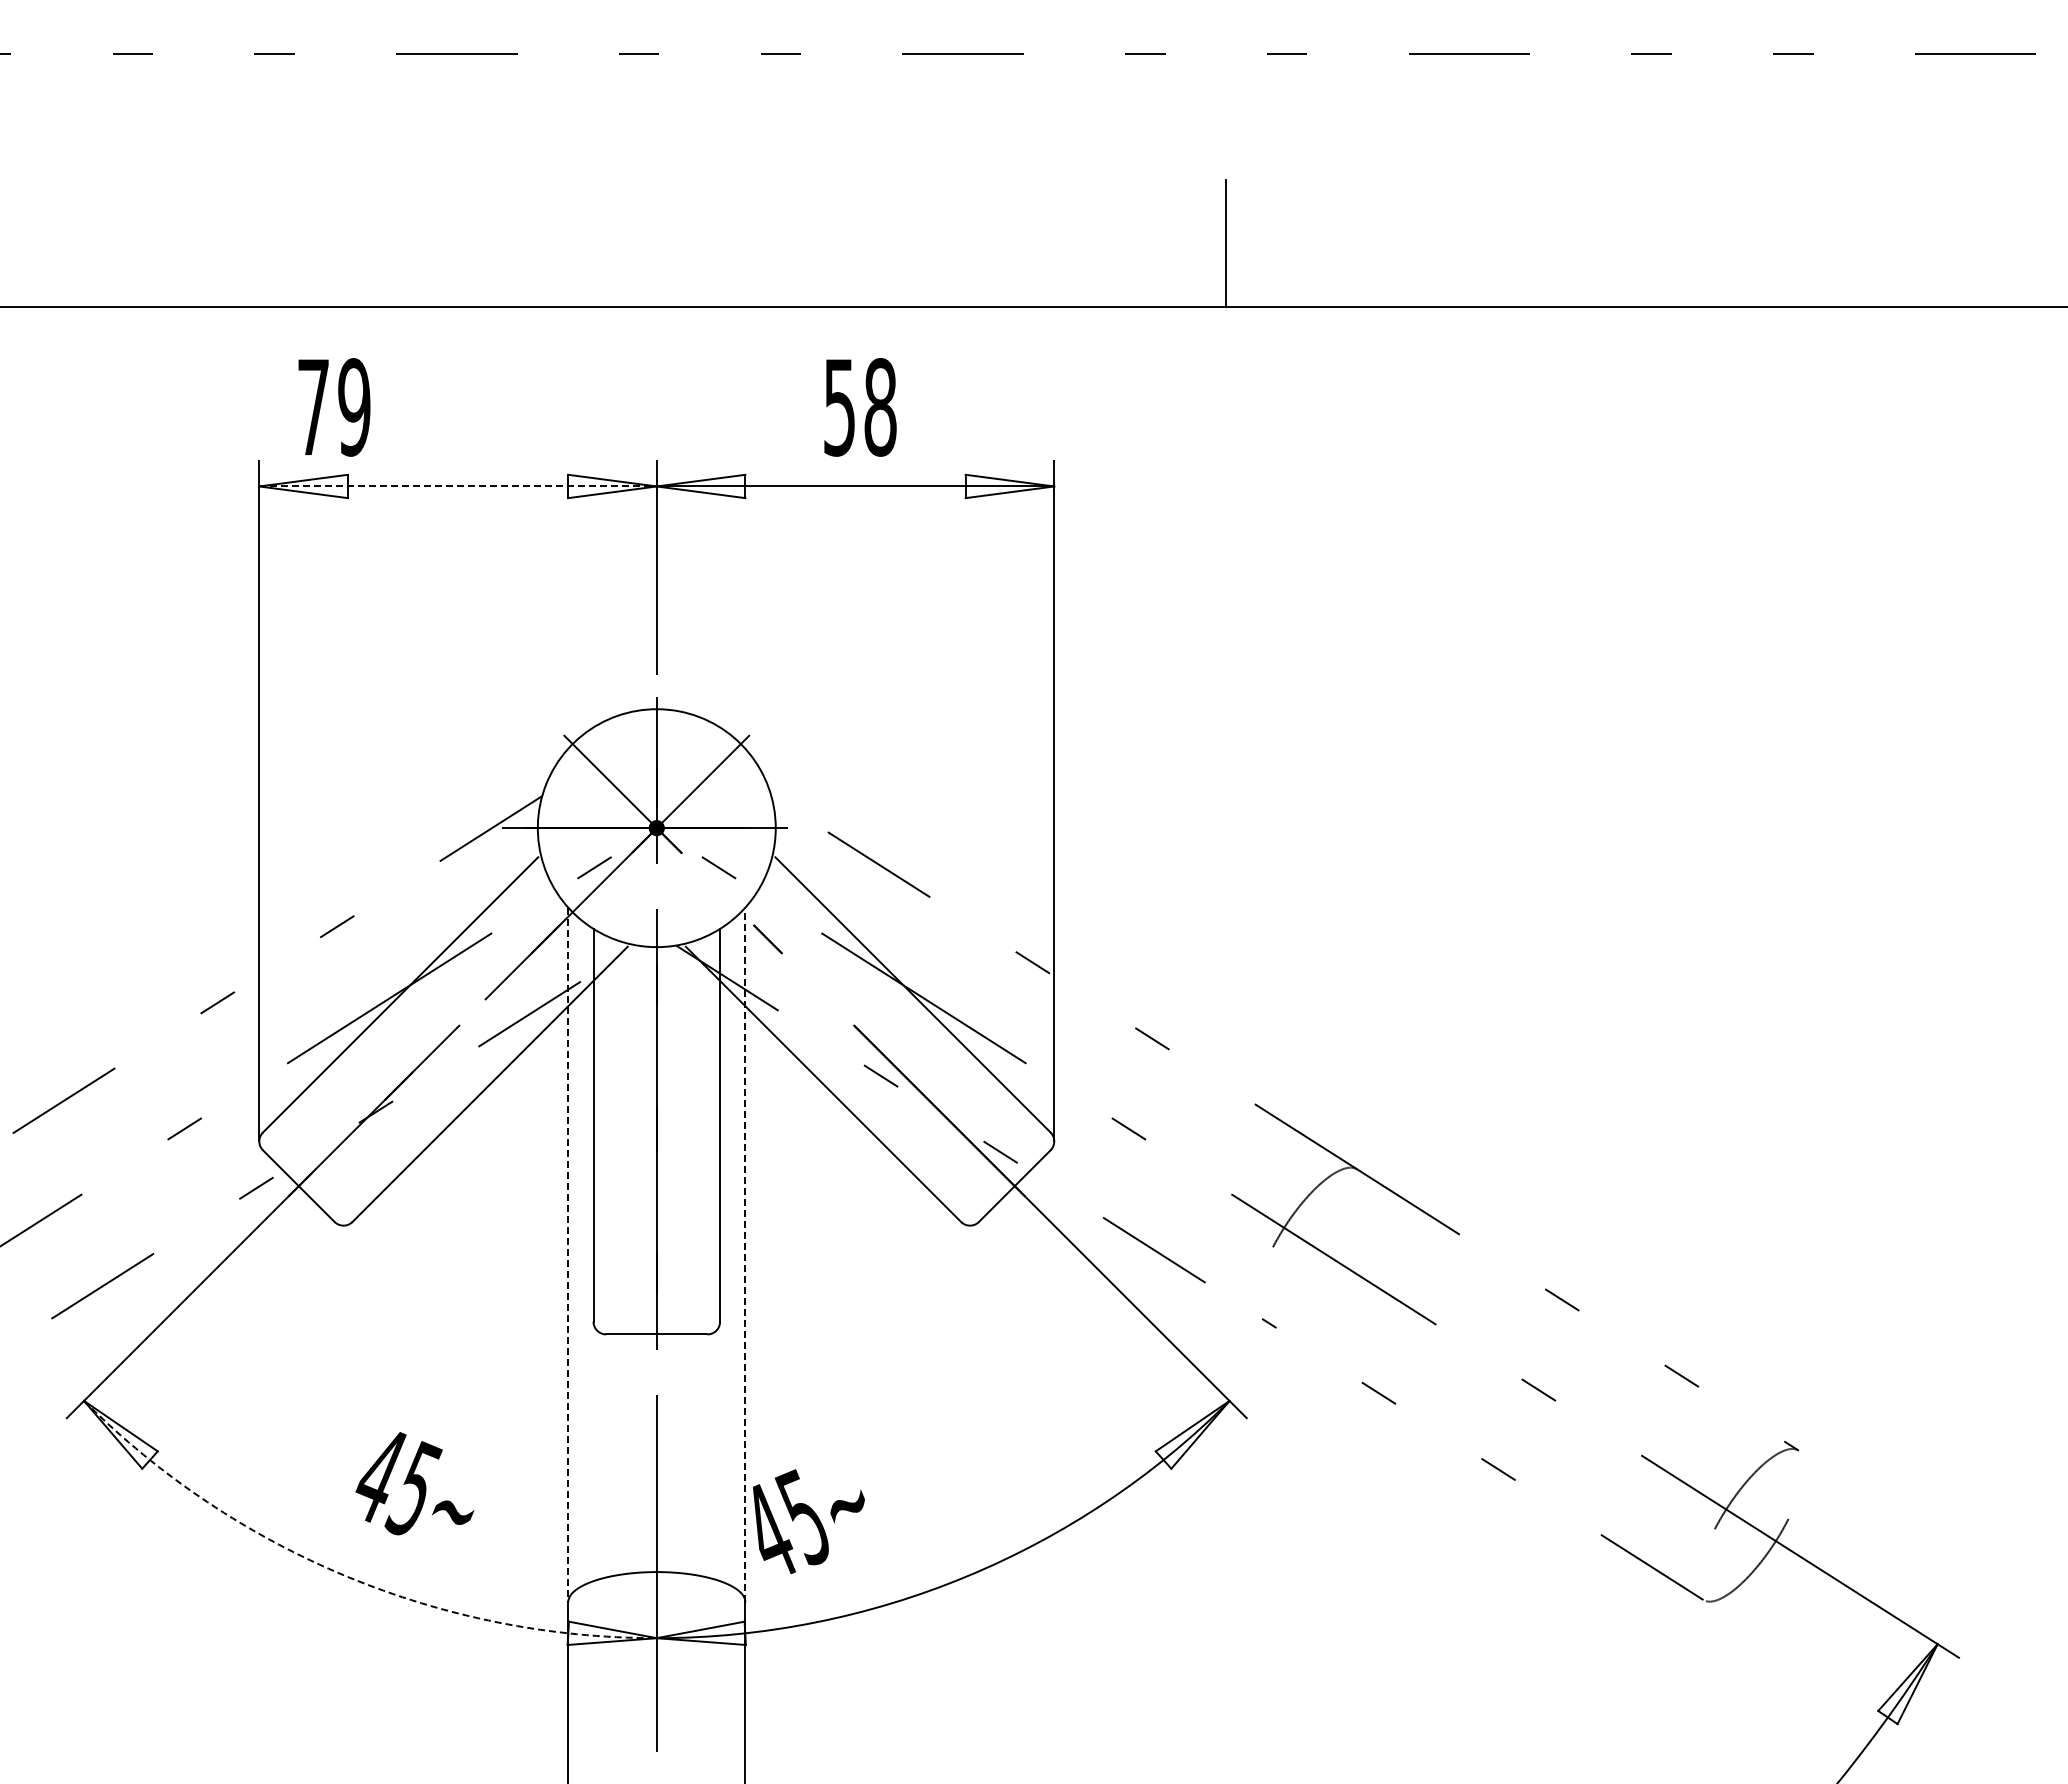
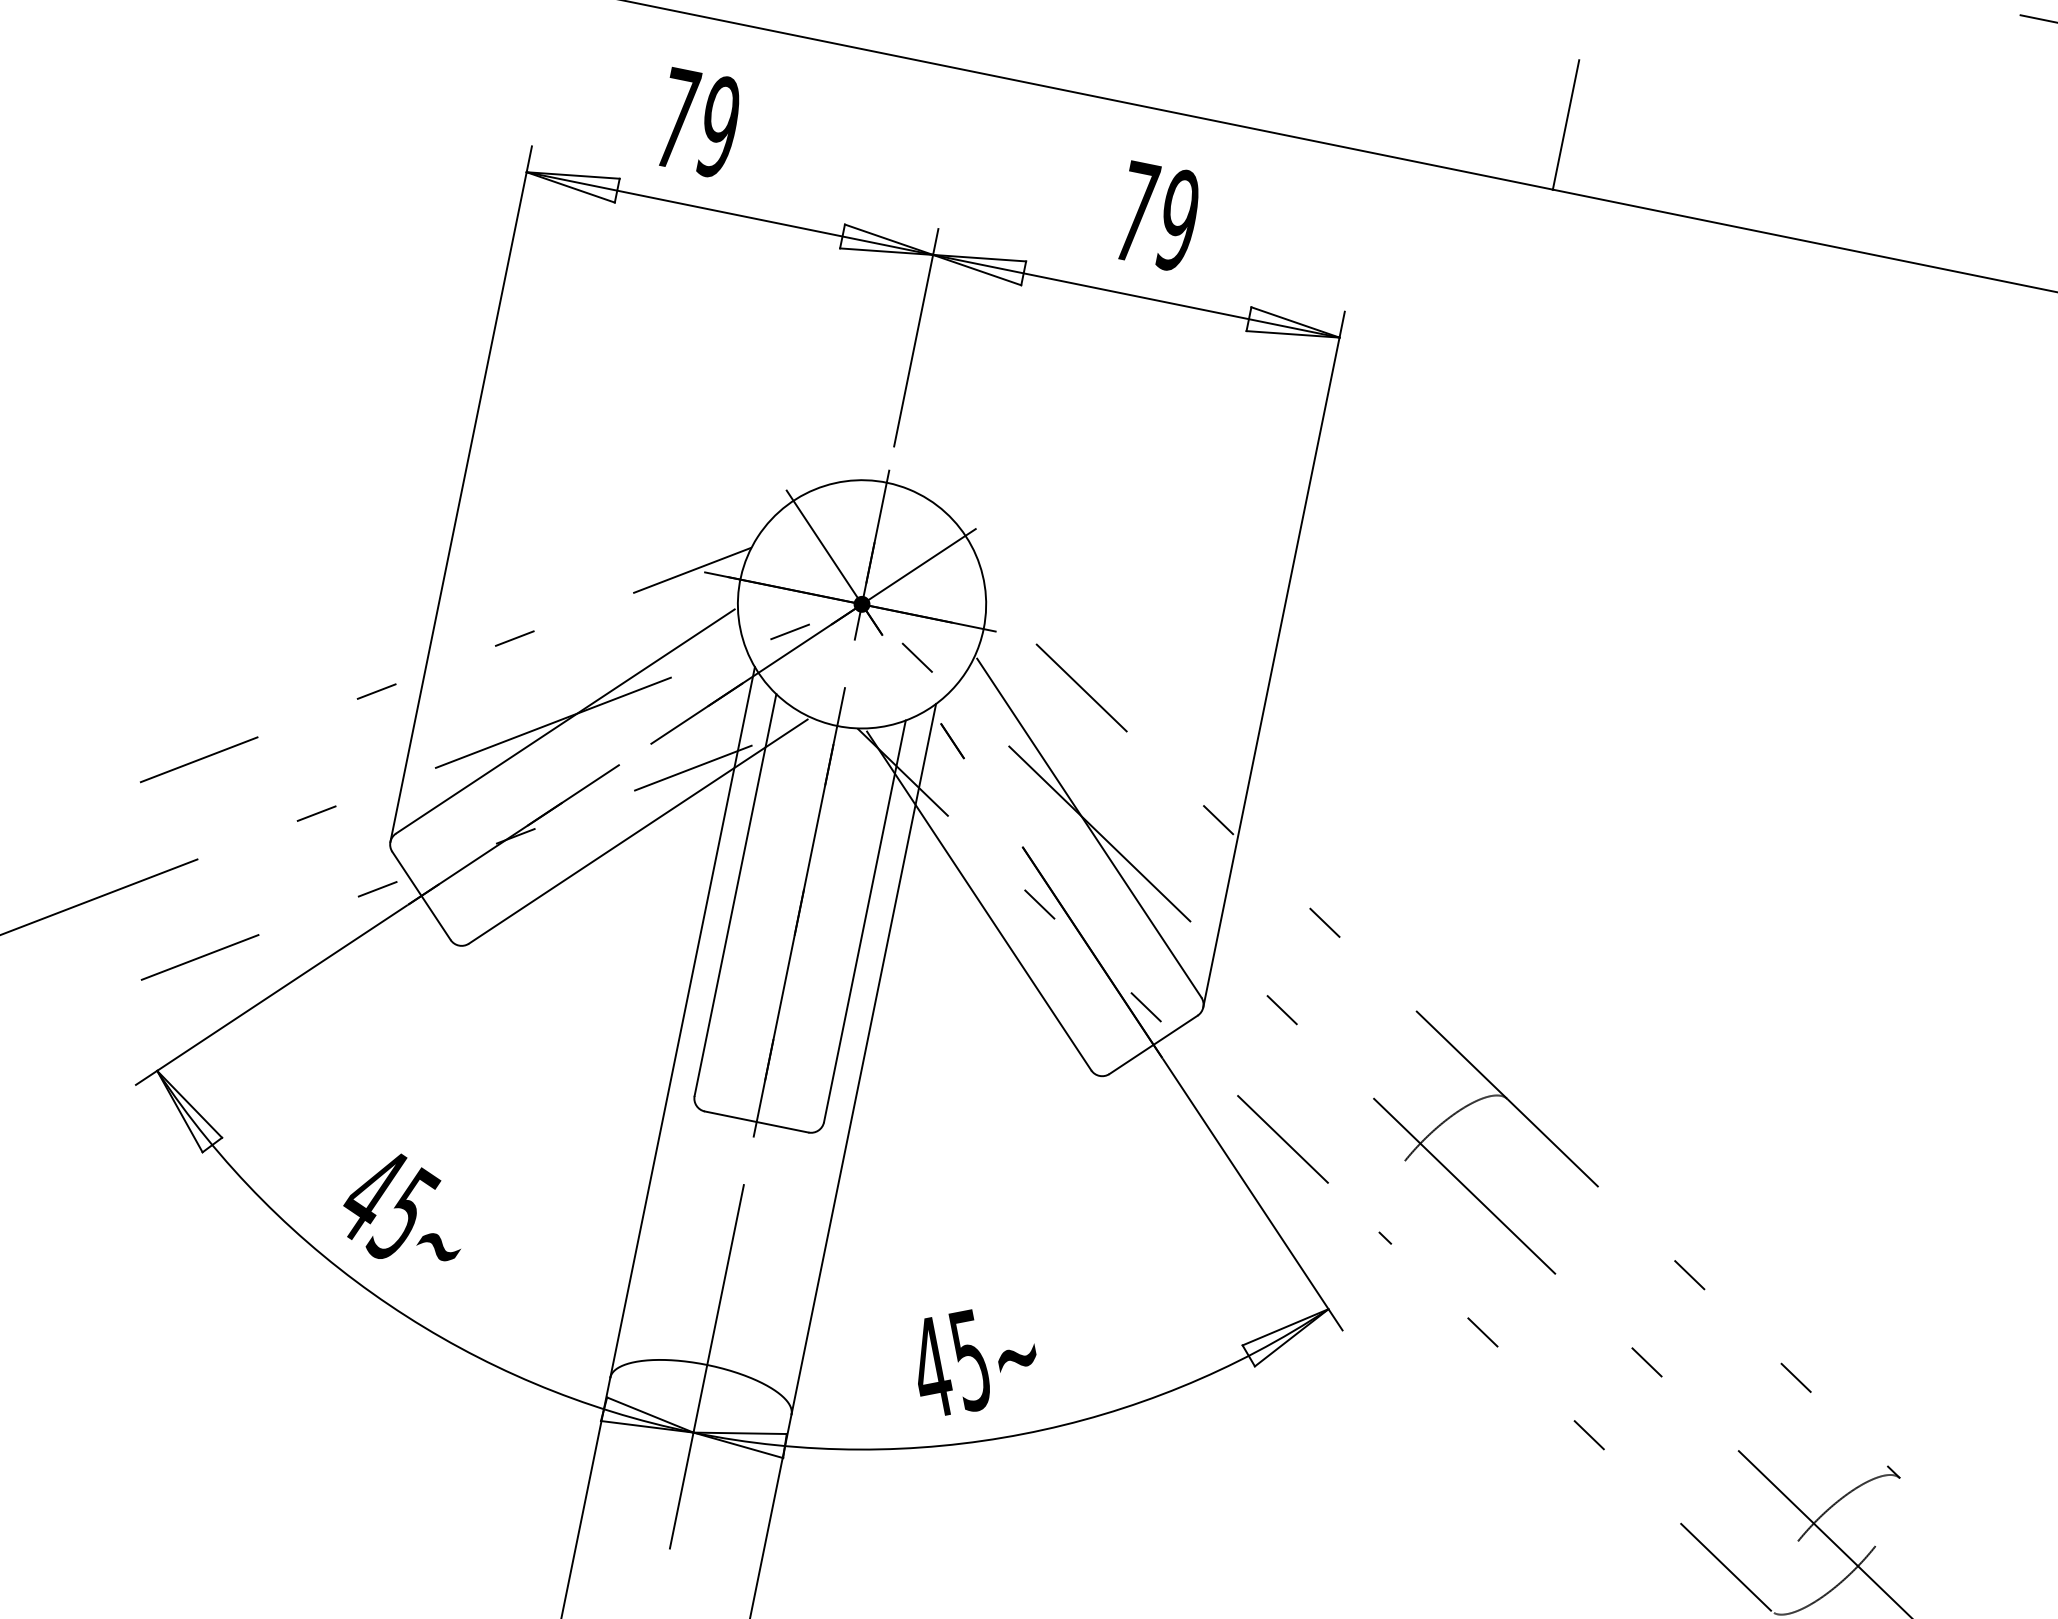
text: (334, 407) -> (698, 123), moved
text: (860, 407) -> (1157, 216), 58 -> 79
line: (458, 486) -> (730, 213), dashed -> solid
line: (745, 1254) -> (864, 1058), dashed -> solid
line: (568, 1255) -> (682, 1022), dashed -> solid
text: (414, 1483) -> (405, 1209), moved
text: (808, 1521) -> (974, 1365), moved
arc: (346, 1576) -> (389, 1304), dashed -> solid

